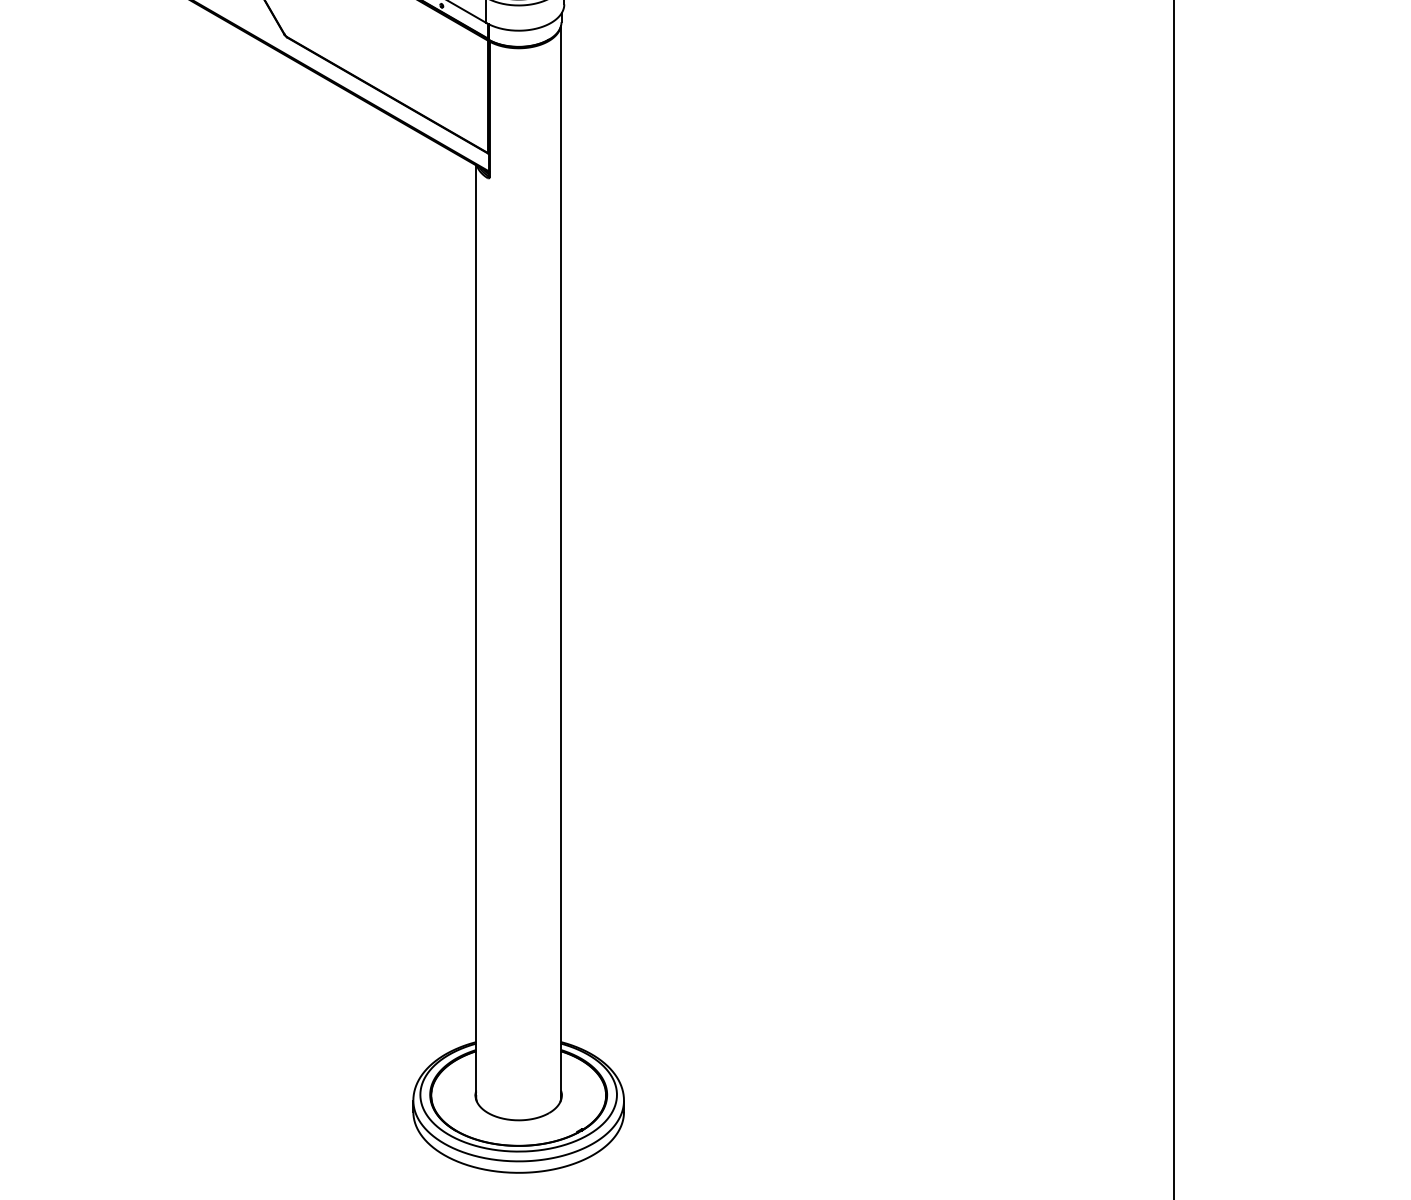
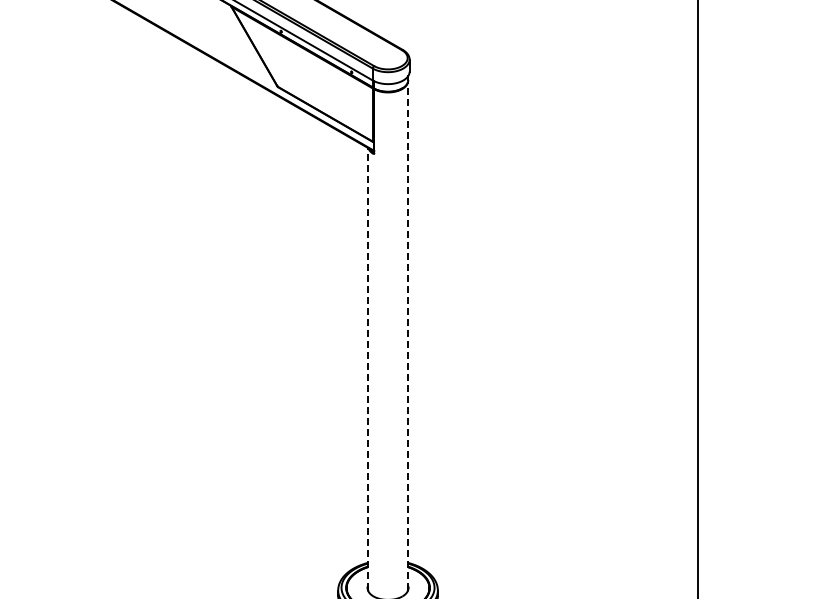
line: (561, 561) -> (408, 335), solid -> dashed
line: (477, 631) -> (368, 368), solid -> dashed

